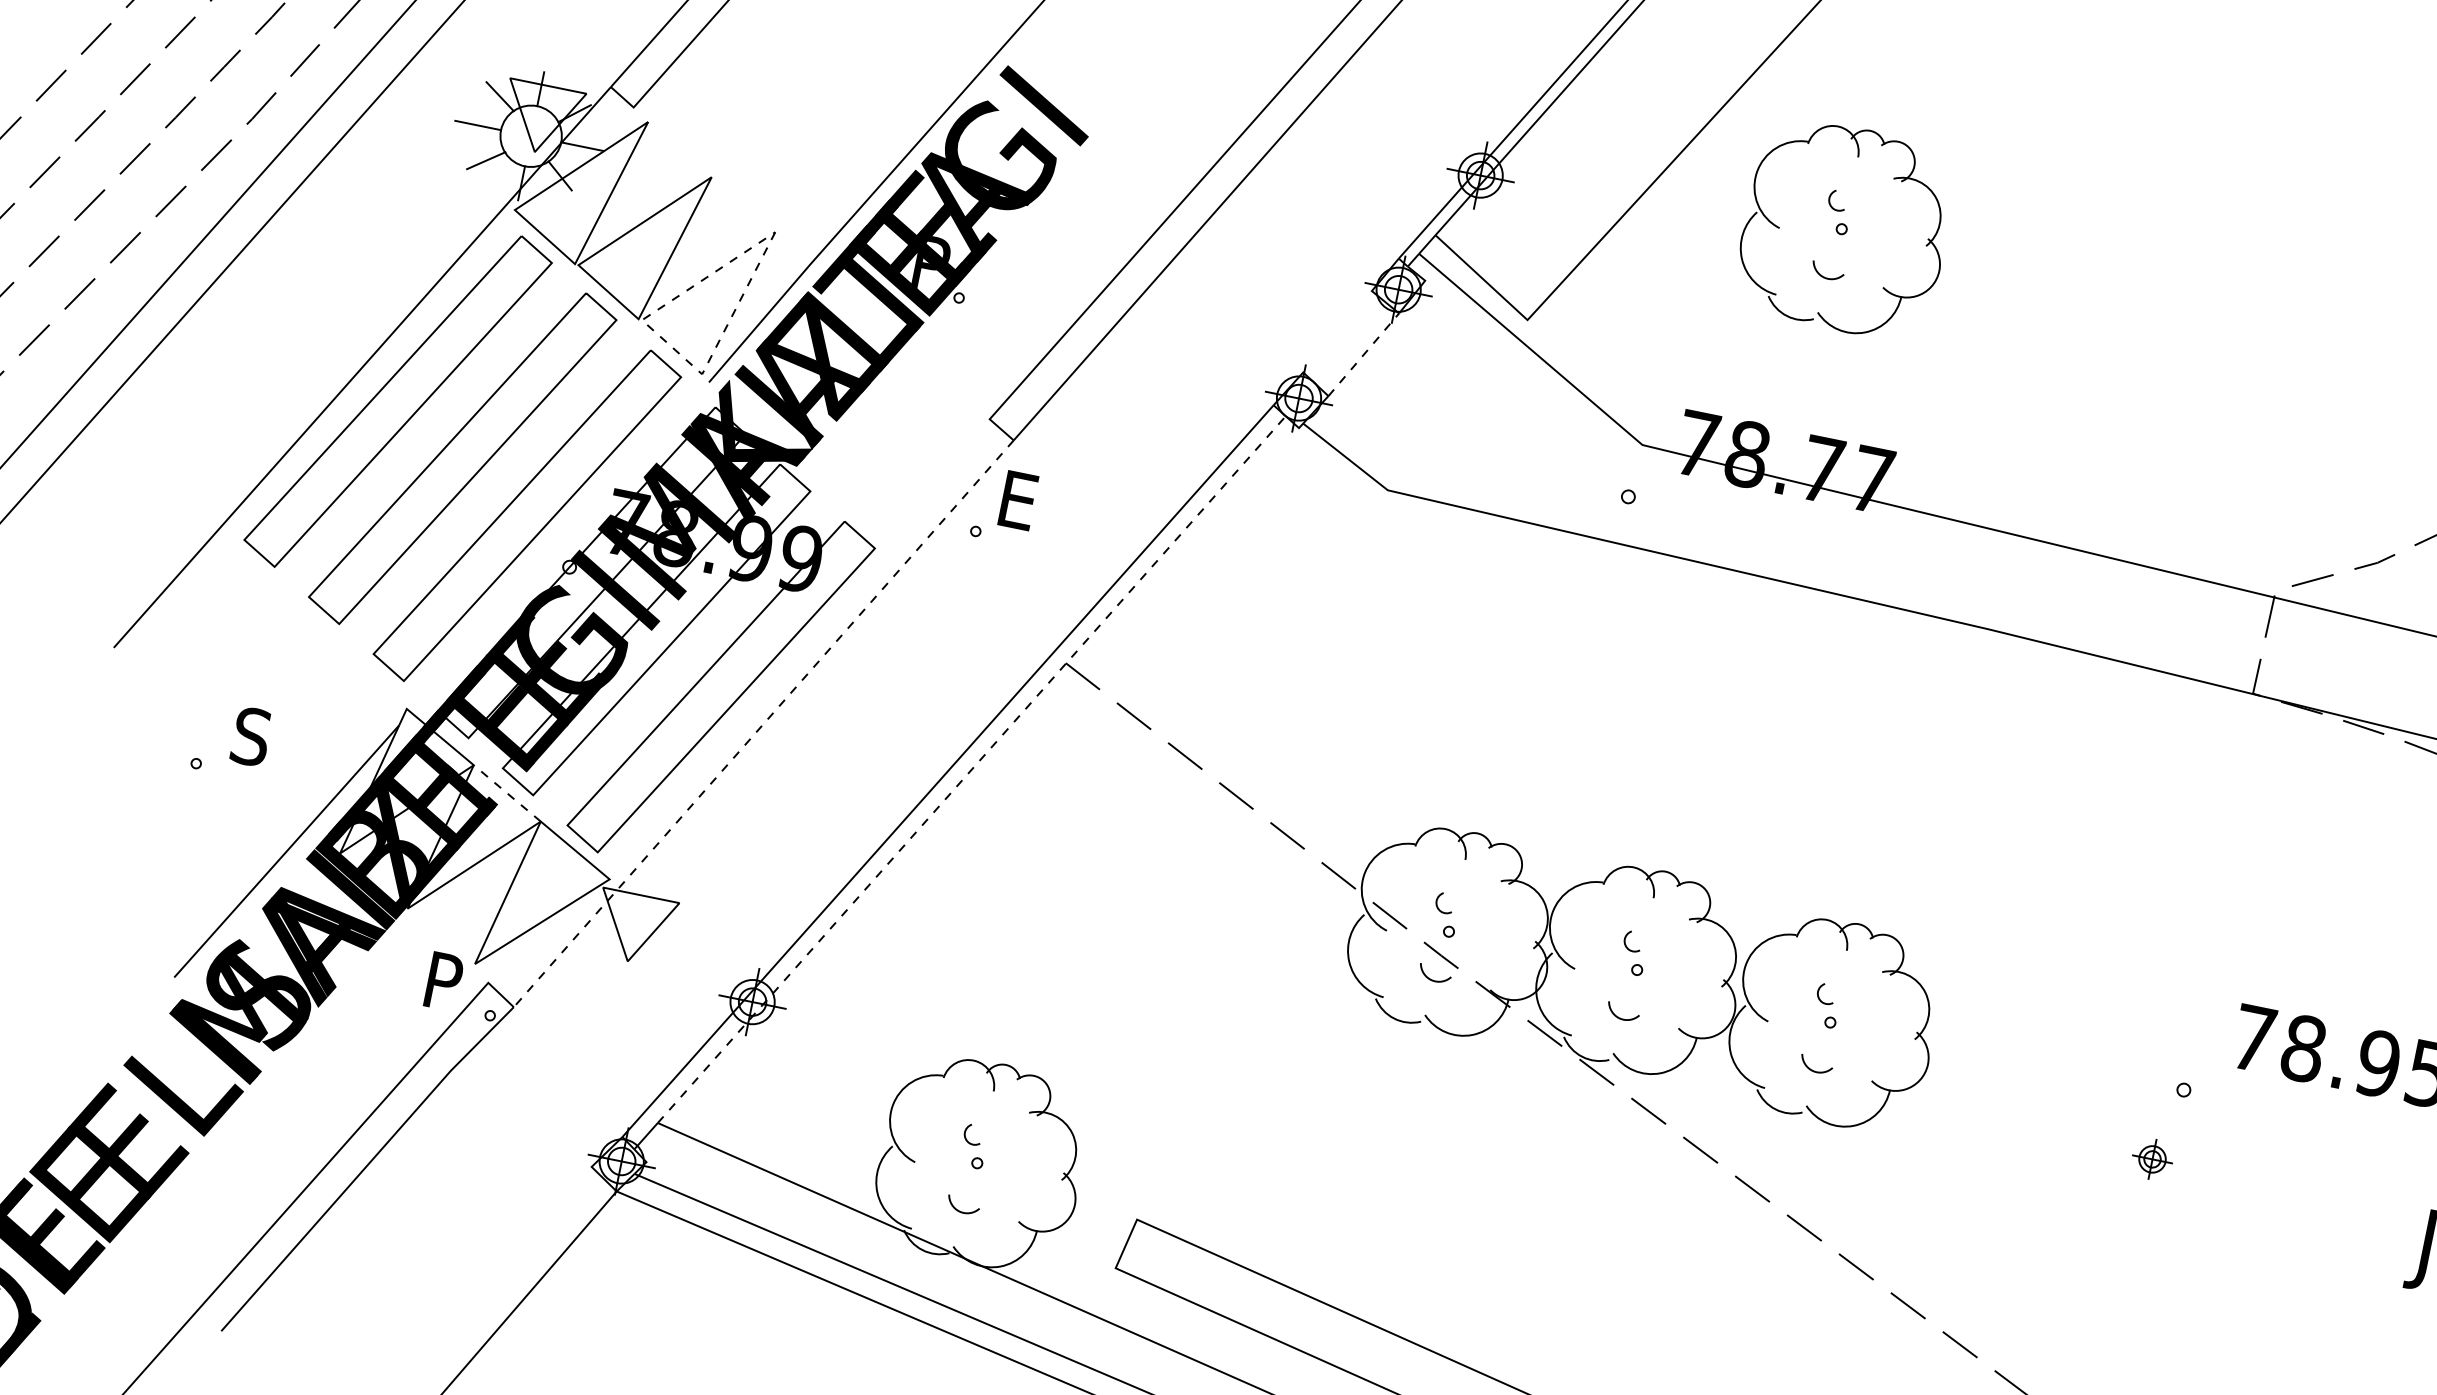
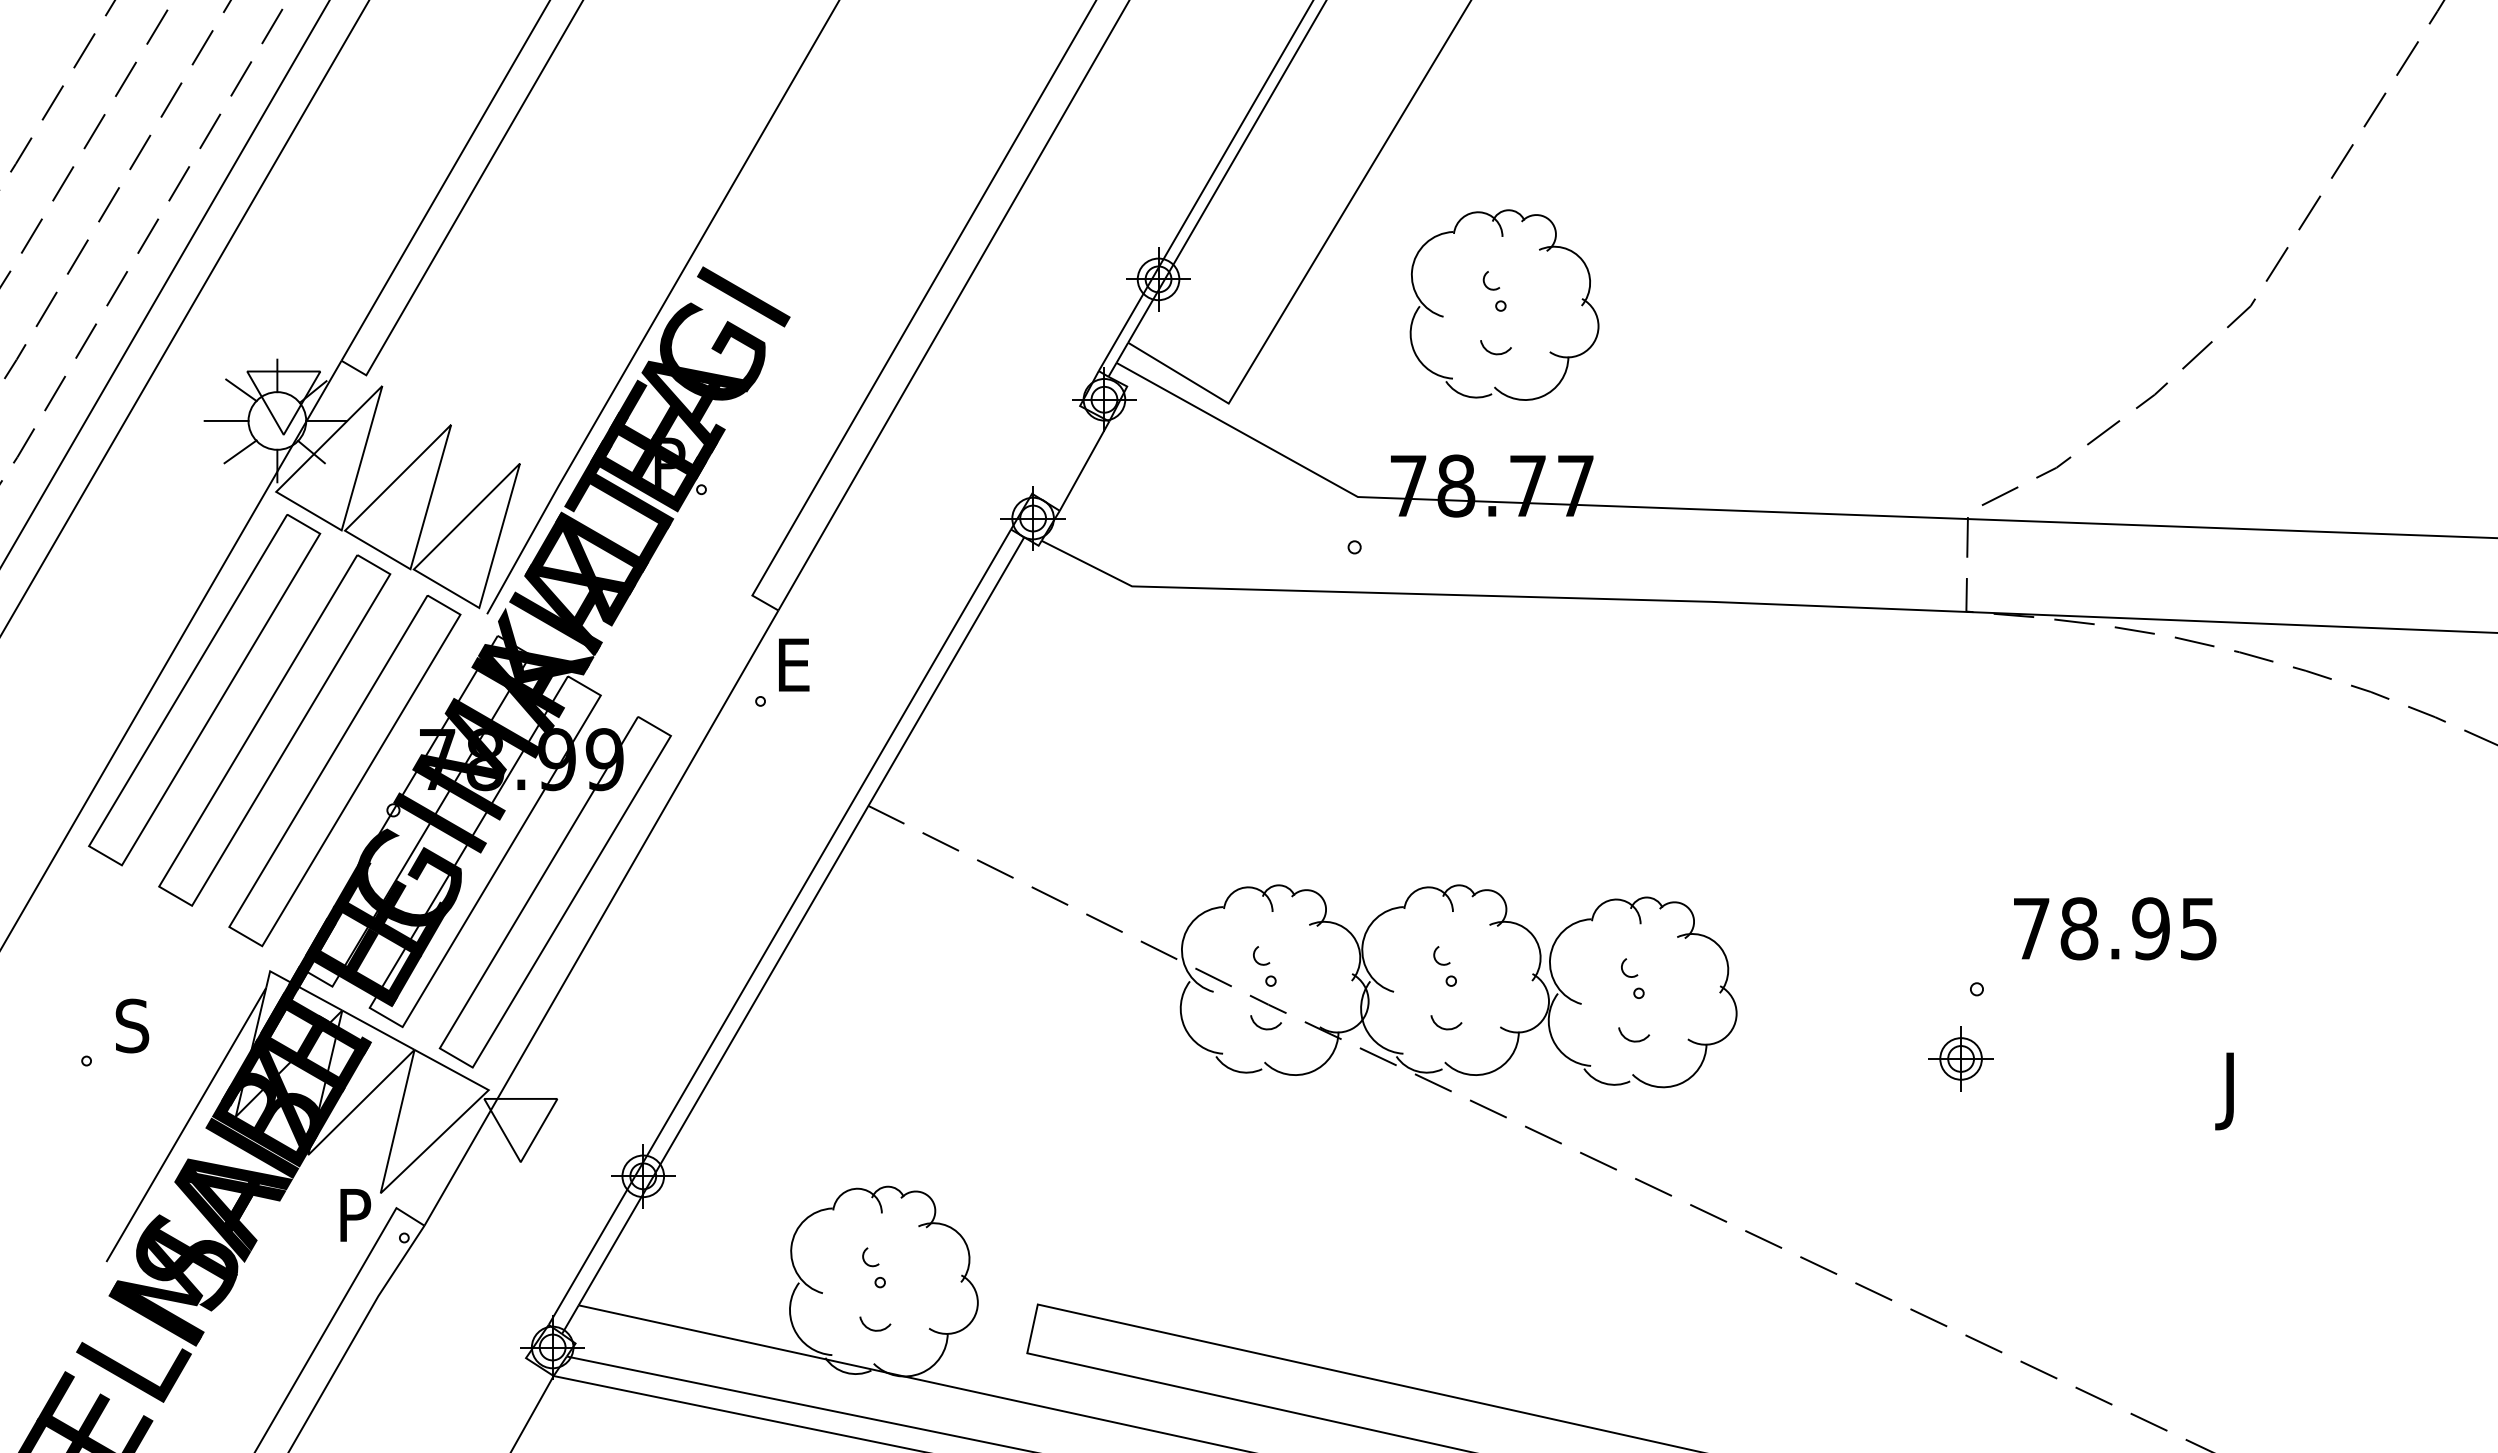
part: (1845, 228) -> (1504, 304), moved
line: (672, 346) -> (446, 588), dashed -> solid
line: (1363, 354) -> (1084, 465), dashed -> solid
line: (763, 724) -> (601, 918), dashed -> solid
line: (971, 769) -> (801, 921), dashed -> solid
line: (507, 792) -> (378, 1029), dashed -> solid
part: (2152, 1158) -> (1960, 1058), size x1.67

